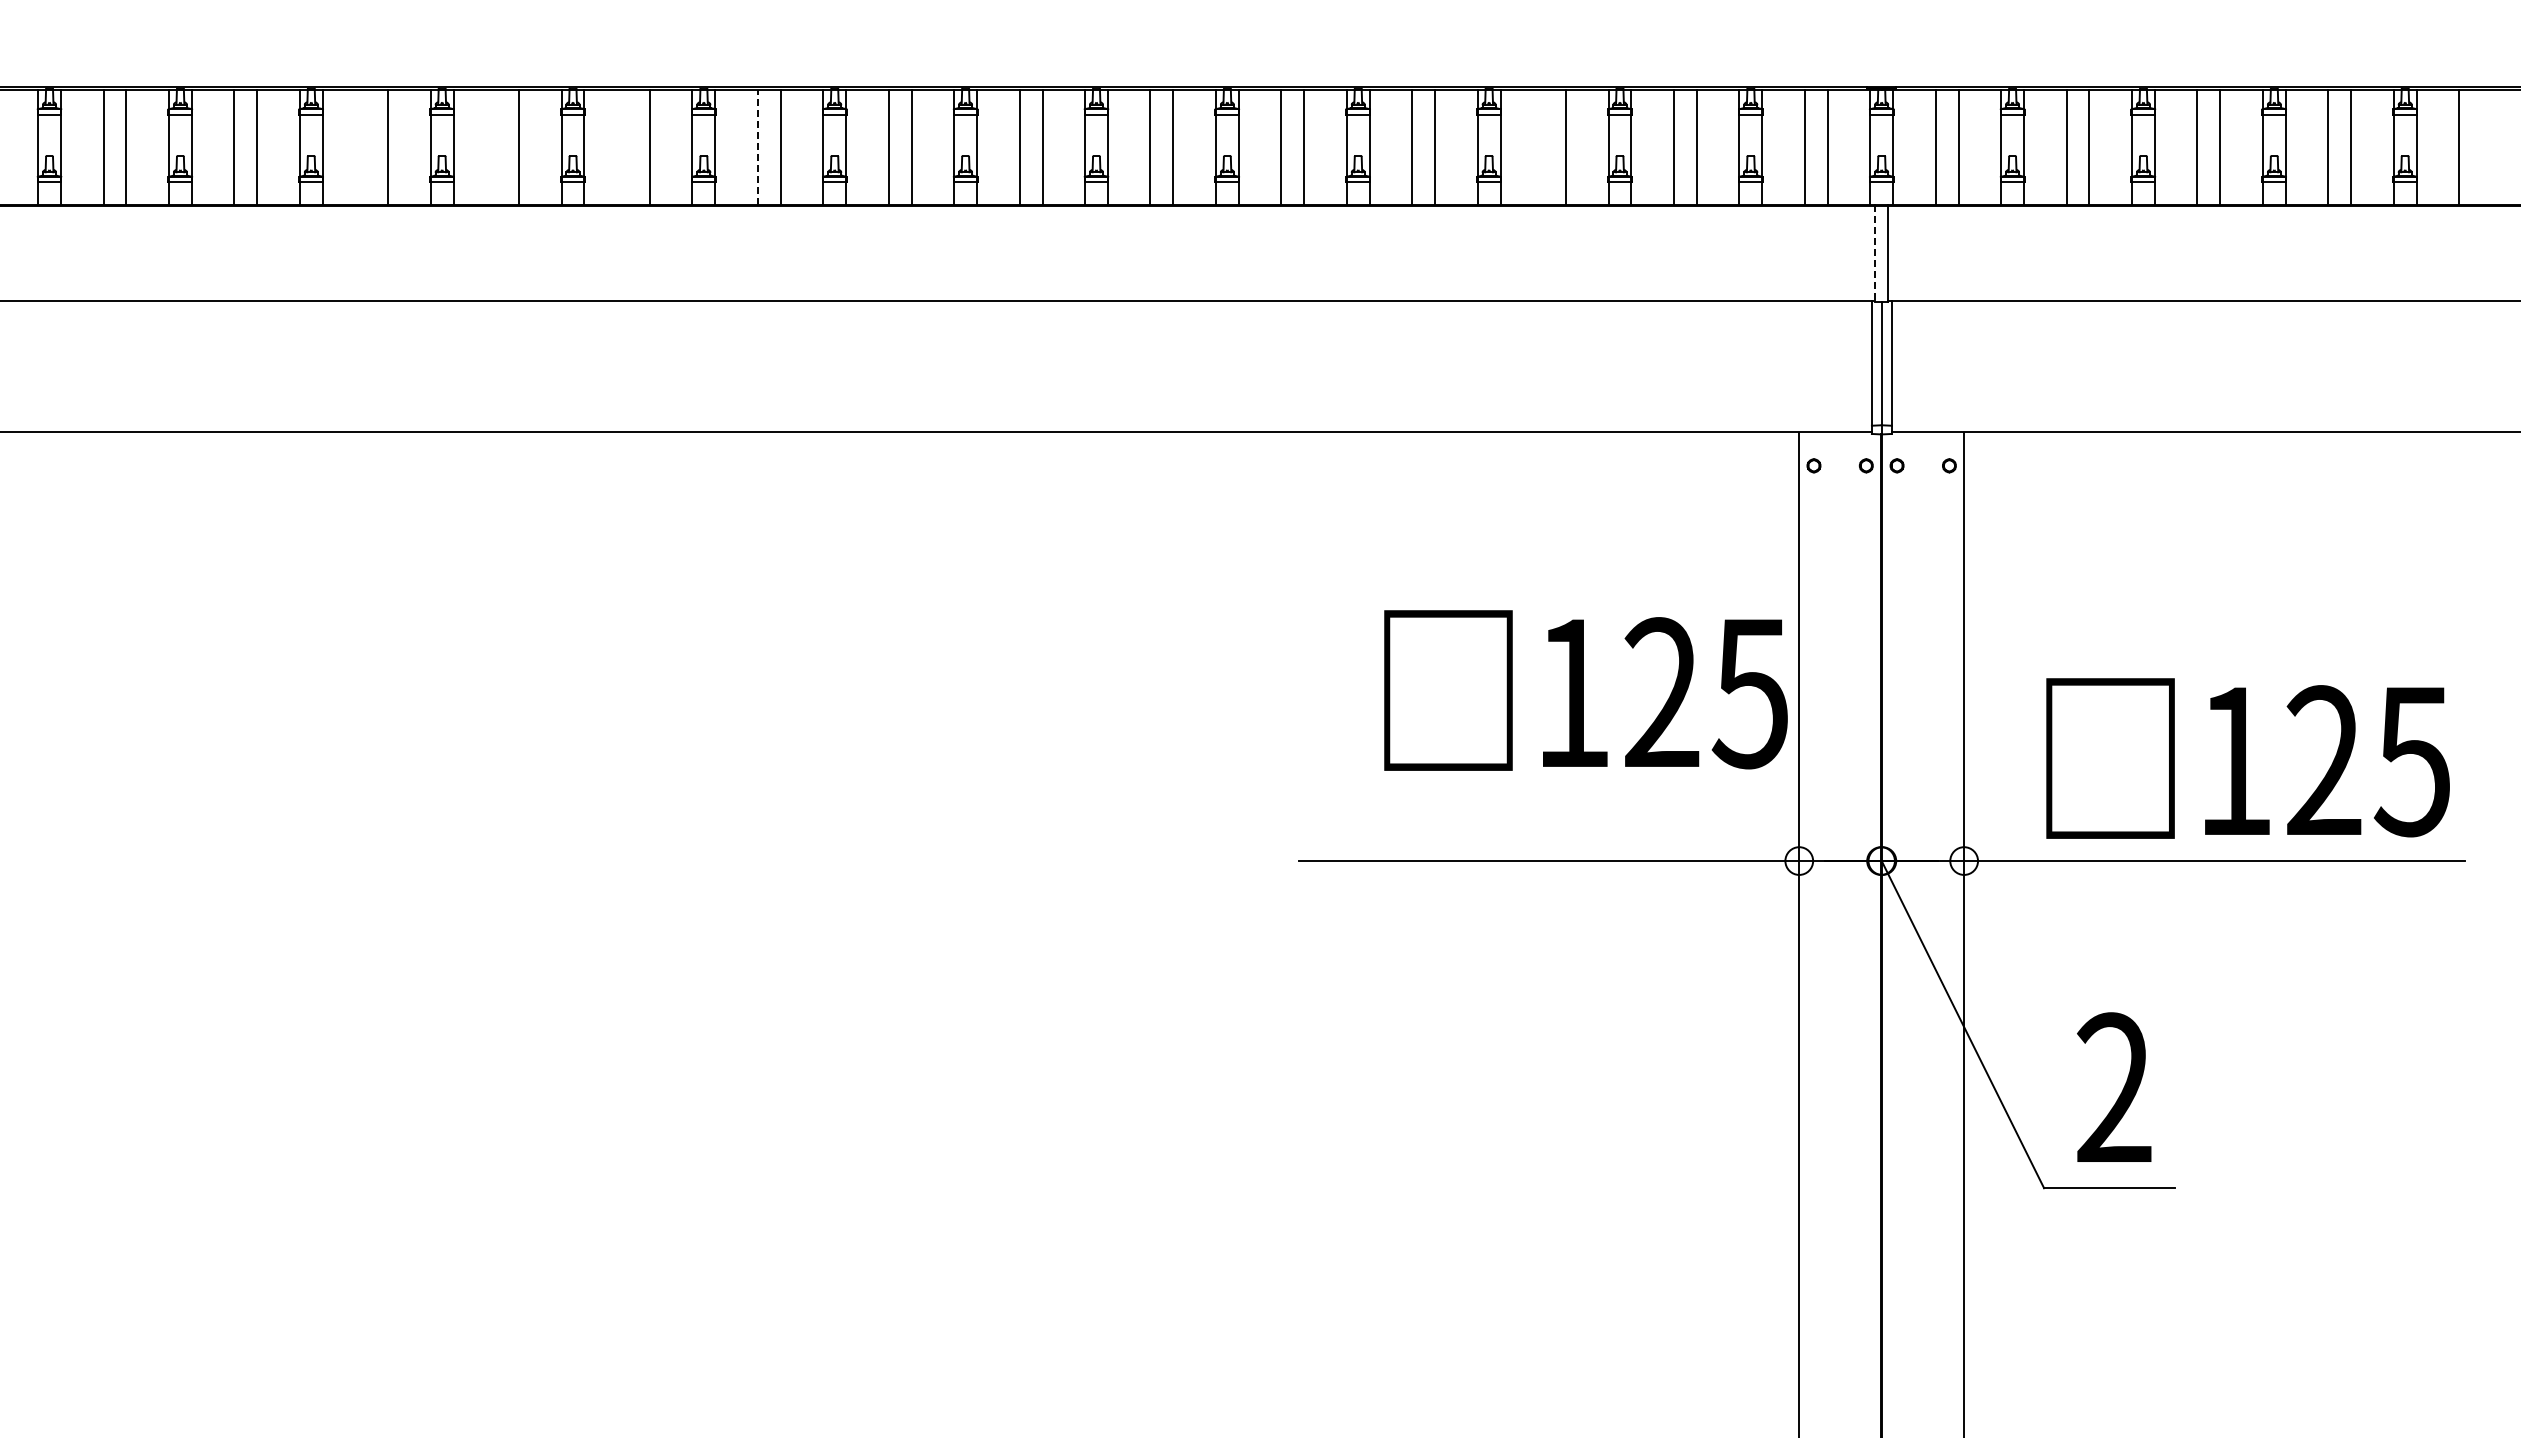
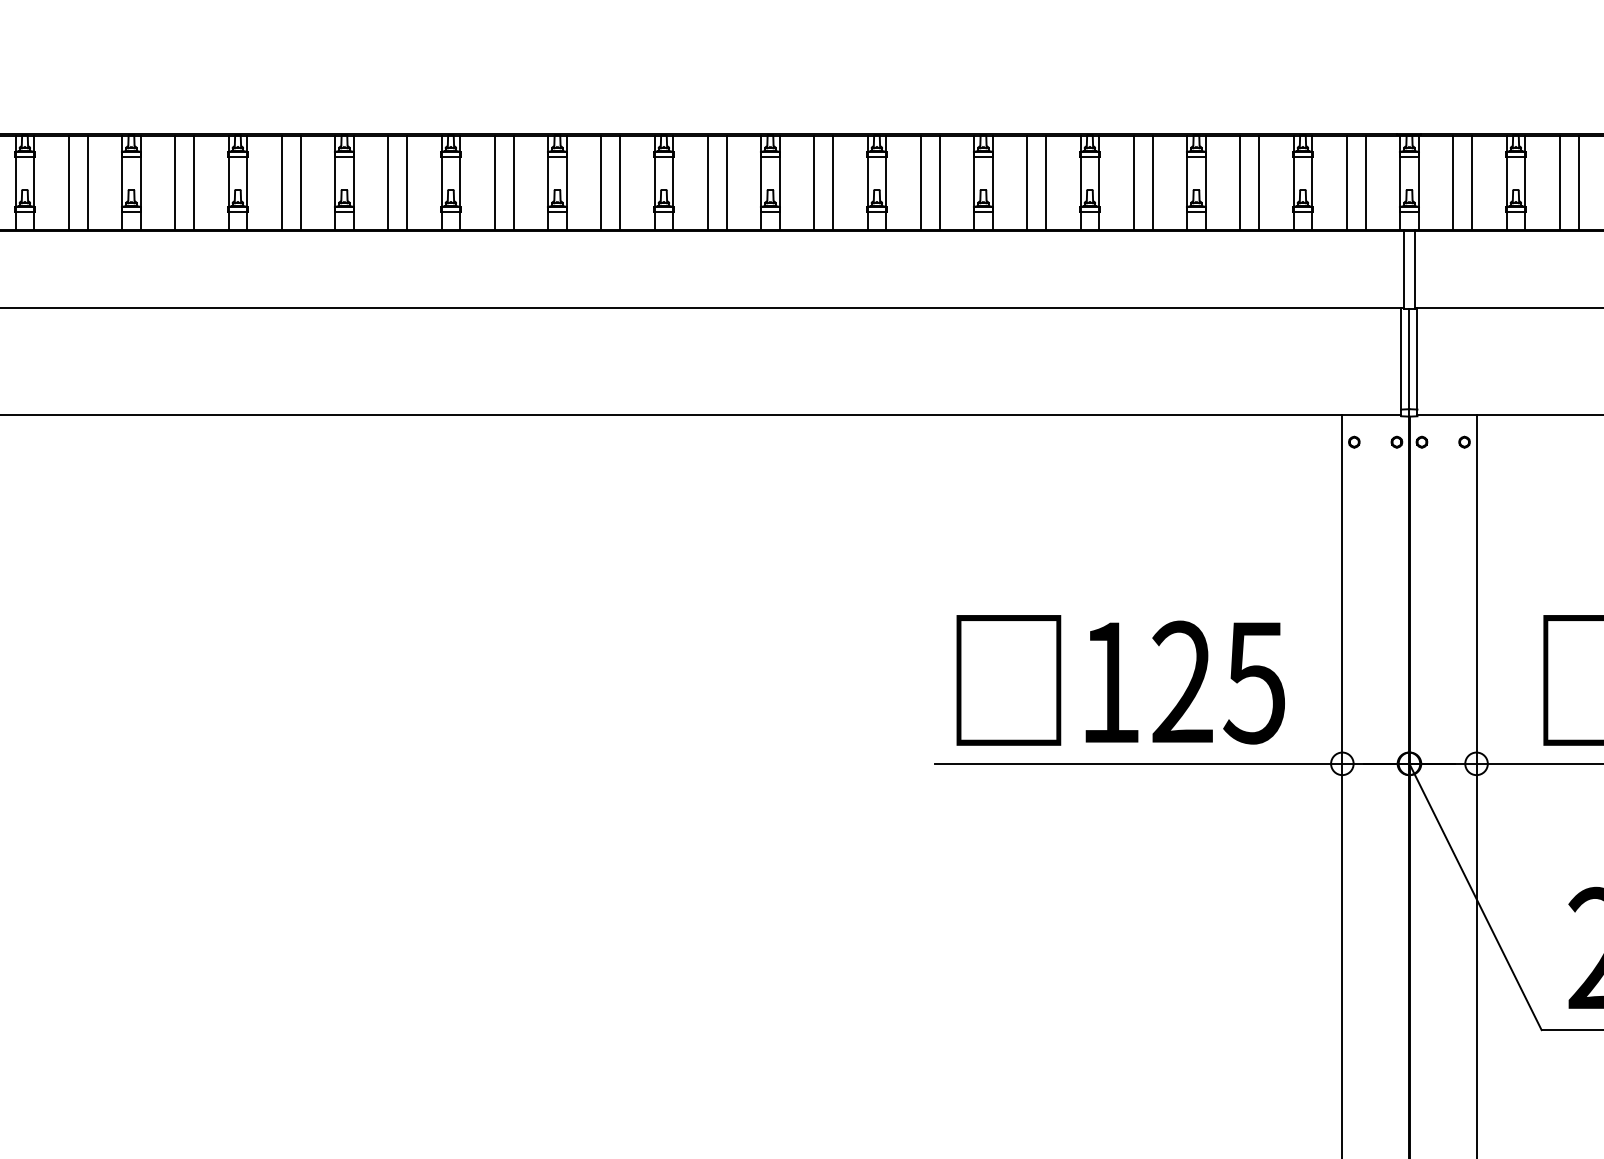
line: (365, 147) -> (175, 183), added
line: (496, 147) -> (282, 183), added
line: (627, 147) -> (388, 183), added
line: (757, 147) -> (494, 183), dashed -> solid
line: (1543, 147) -> (1134, 183), added
line: (1875, 253) -> (1404, 269), dashed -> solid
text: (1585, 690) -> (1120, 680), moved

